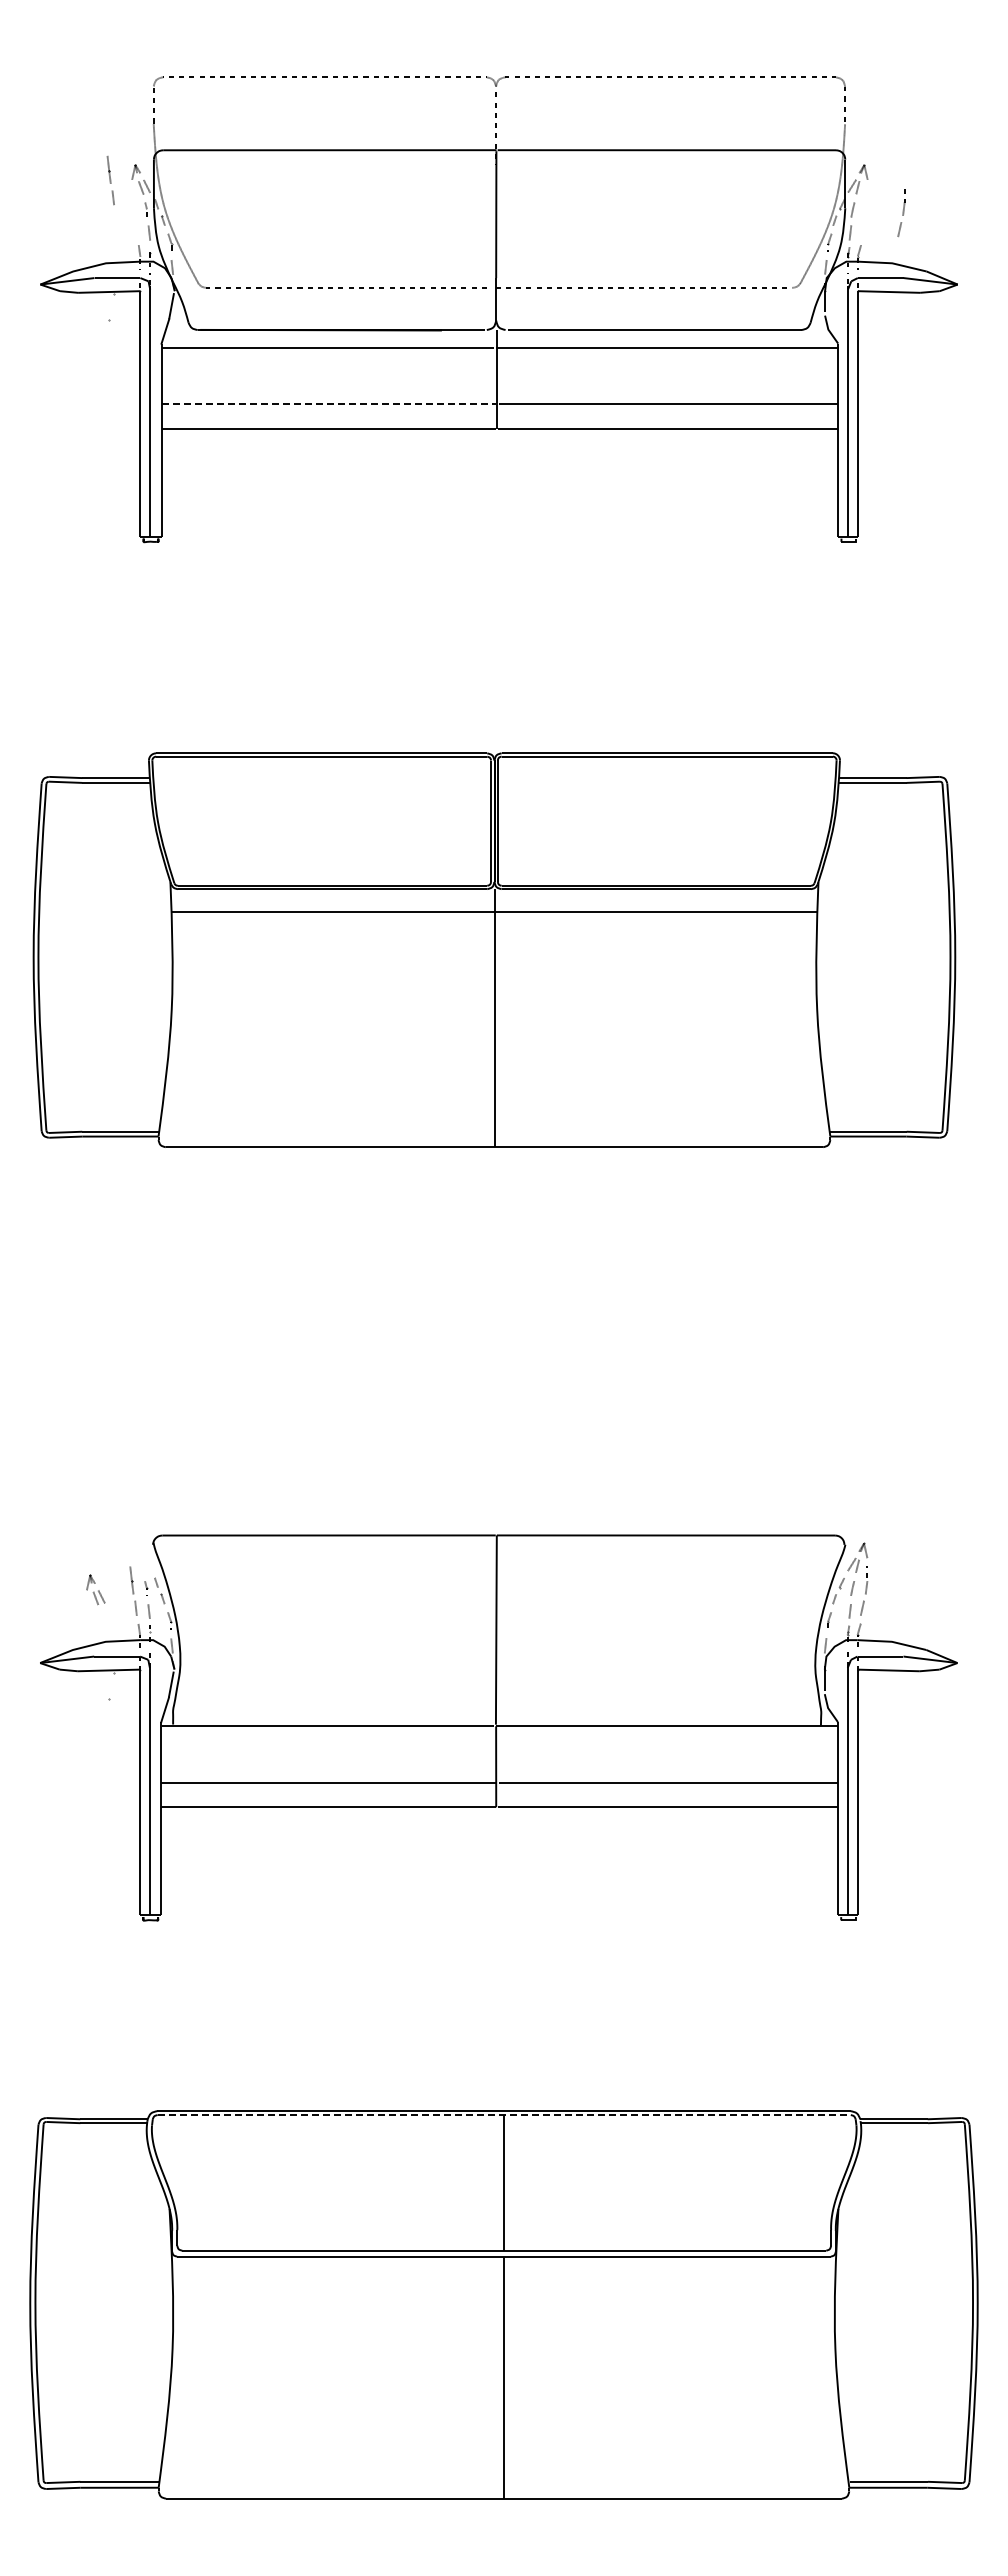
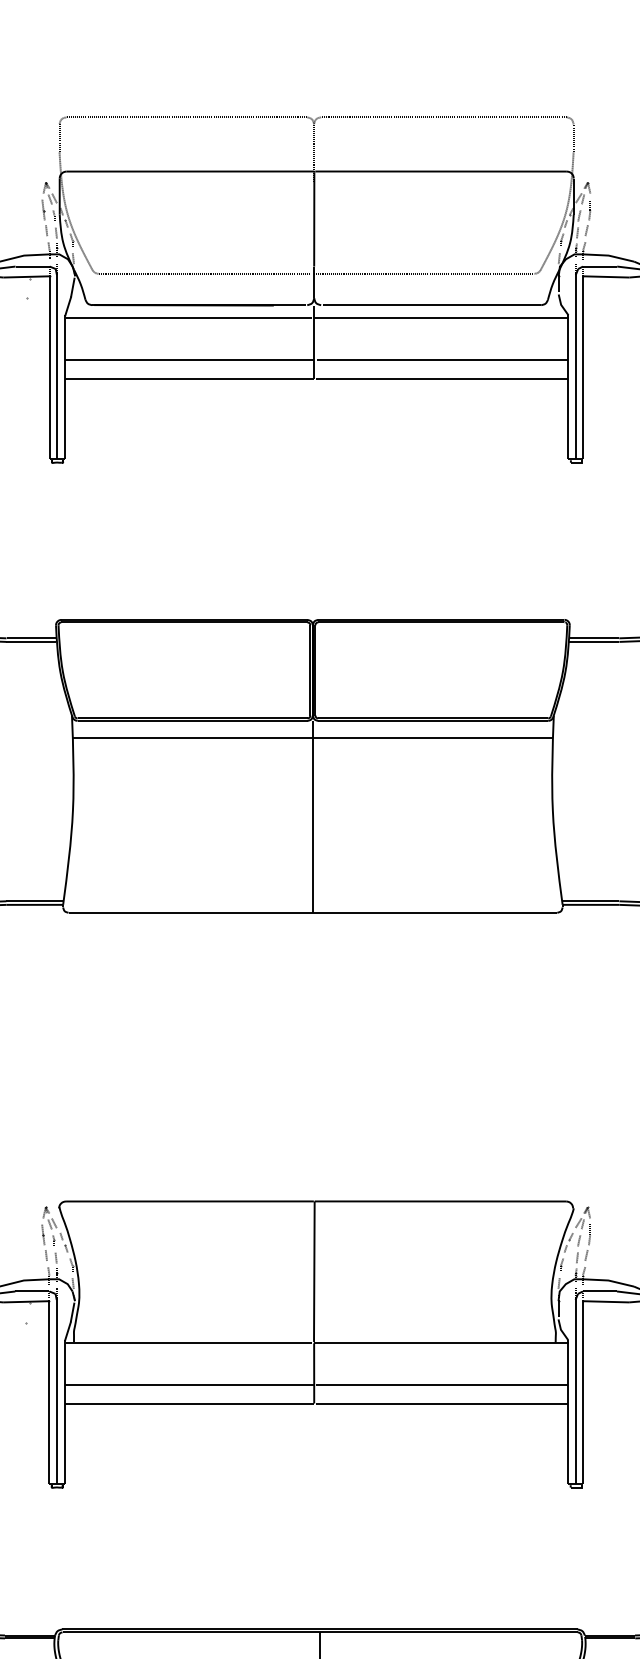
part: (110, 180) -> (44, 217), moved
part: (901, 212) -> (588, 217), moved
line: (329, 404) -> (190, 360), dashed -> solid
part: (95, 1589) -> (49, 1217), moved
line: (504, 2115) -> (320, 1632), dashed -> solid

